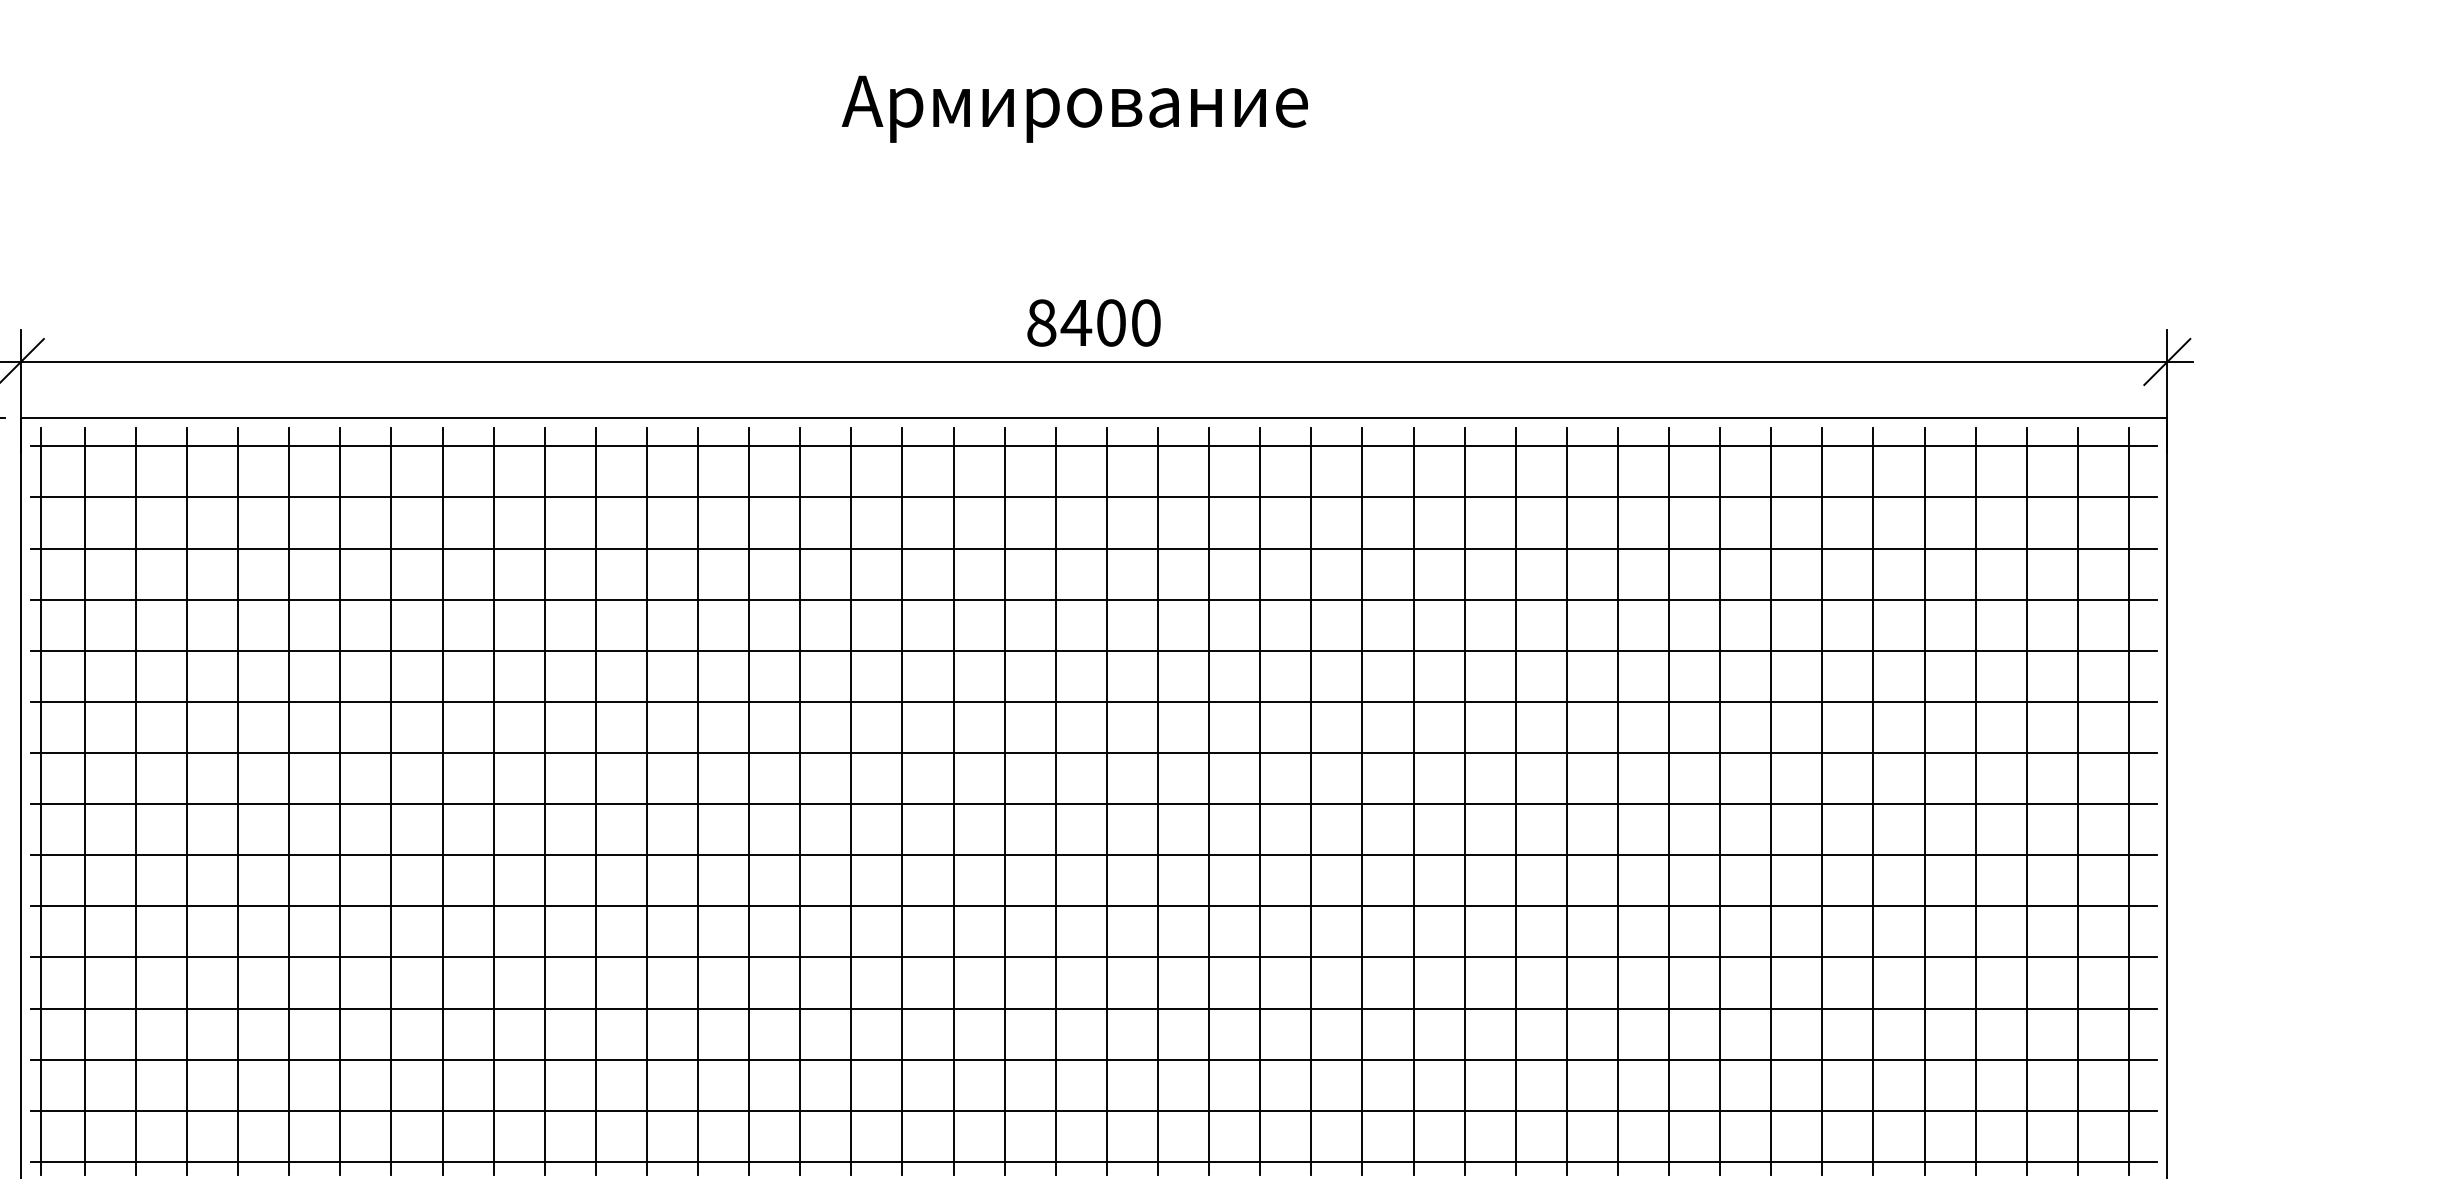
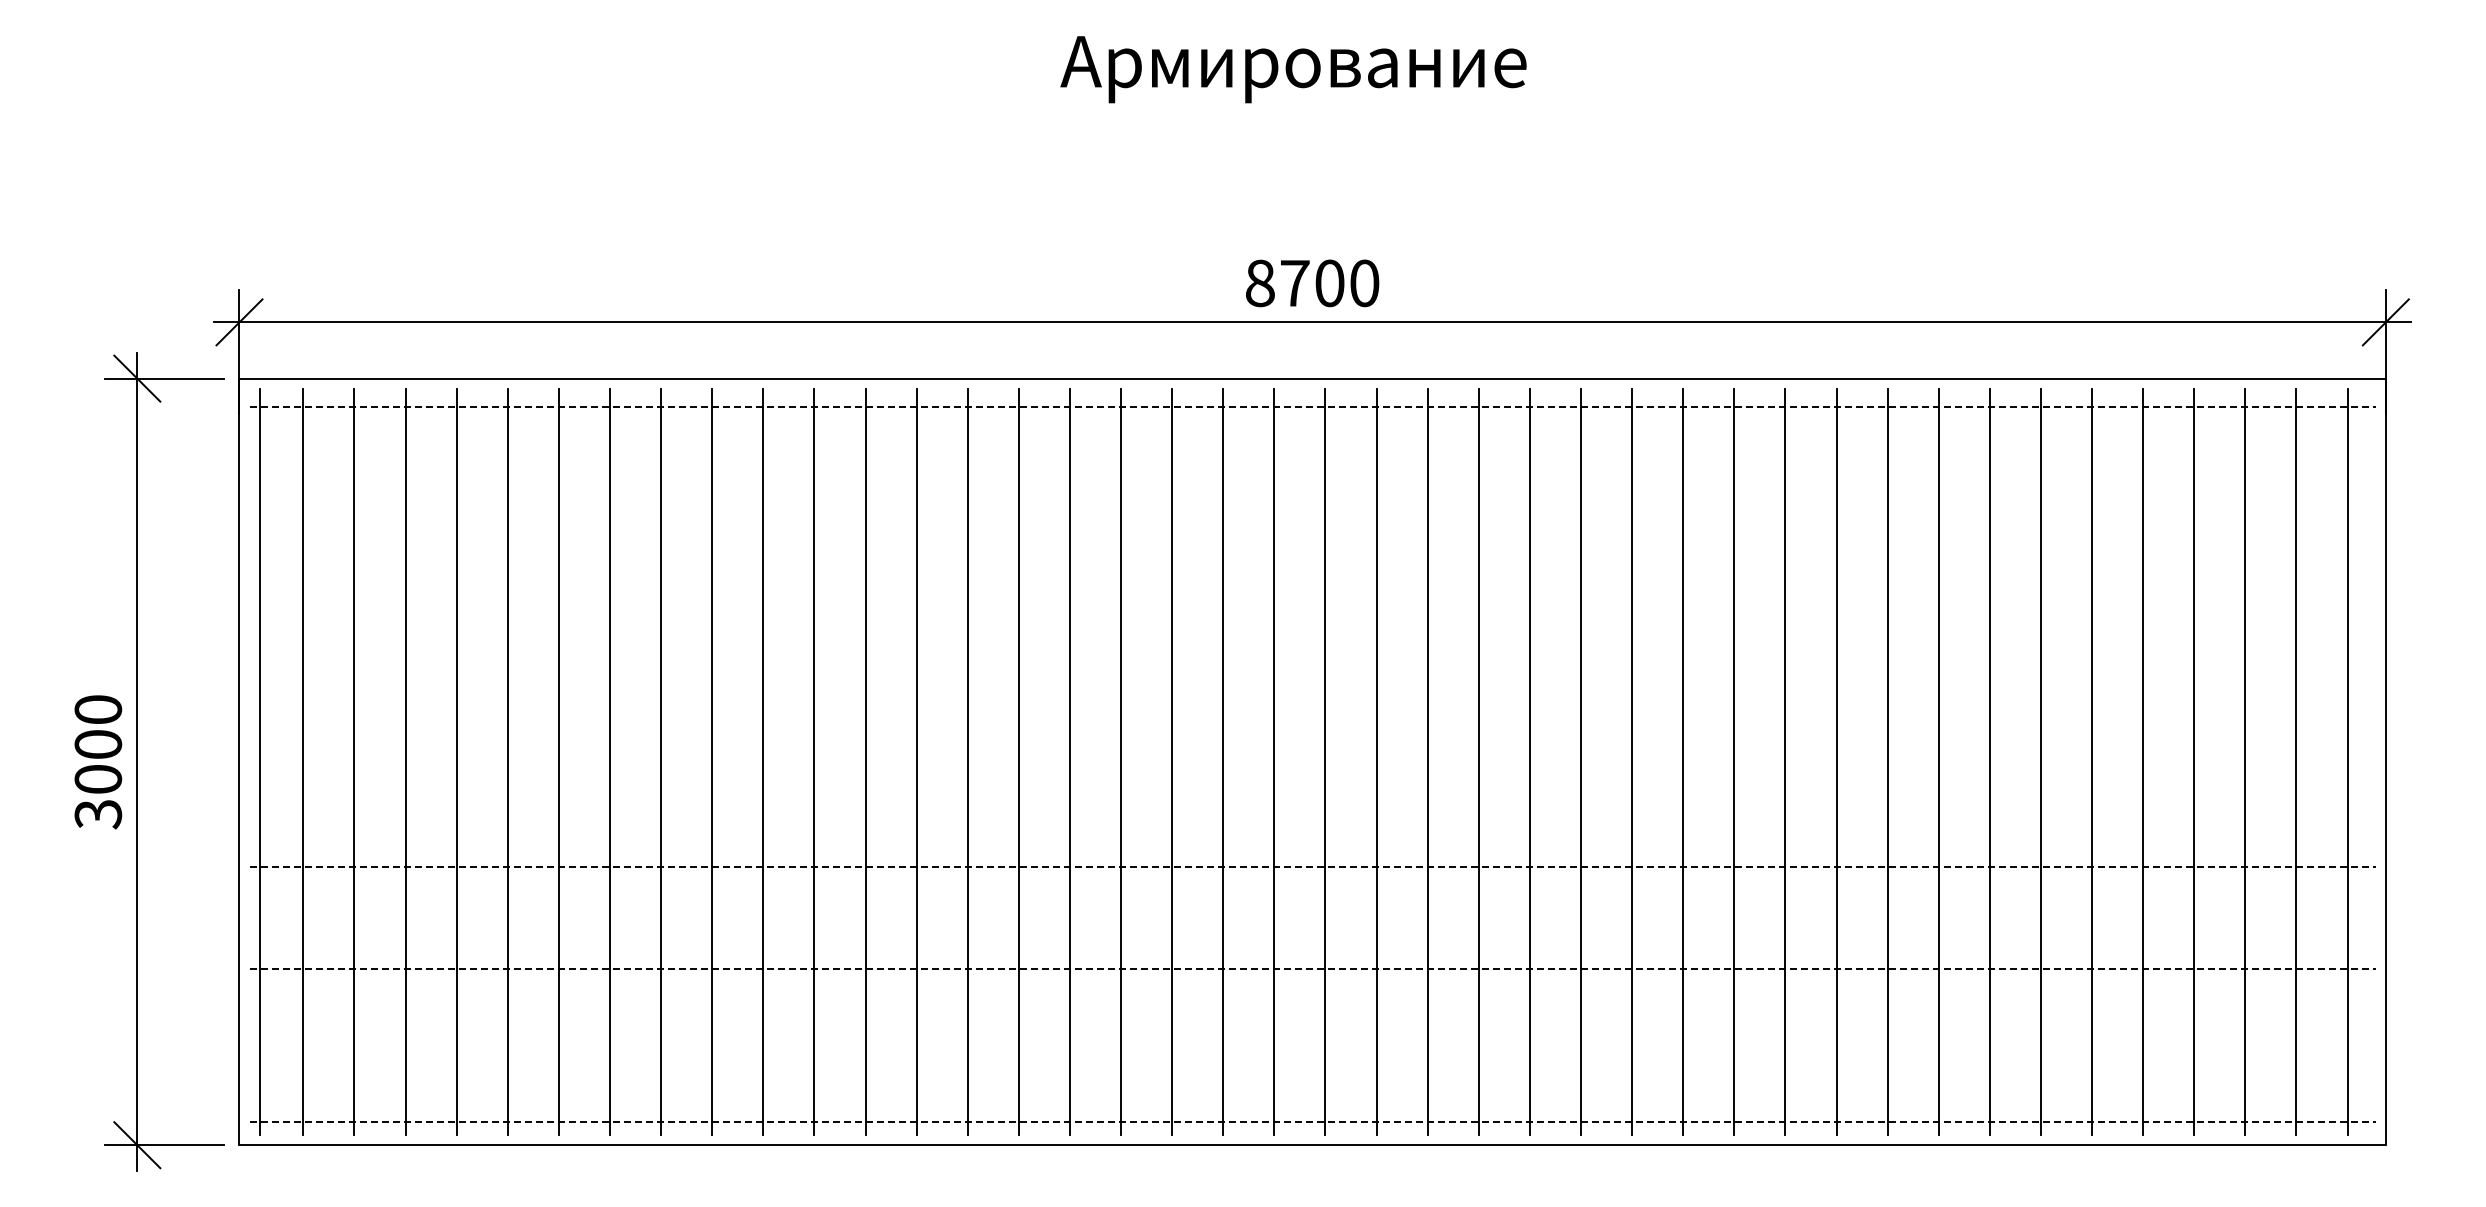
text: (1075, 323) -> (1294, 283), 8400 -> 8700
line: (1093, 446) -> (1312, 406), solid -> dashed
line: (1093, 497) -> (1312, 457), removed
line: (1093, 548) -> (1312, 508), removed
line: (1093, 600) -> (1312, 560), removed
line: (1093, 651) -> (1312, 611), removed
line: (1093, 702) -> (1312, 662), removed
line: (1093, 753) -> (1312, 713), removed
line: (1093, 804) -> (1312, 764), removed
line: (1093, 855) -> (1312, 815), removed
line: (1093, 906) -> (1312, 866), solid -> dashed
line: (1093, 957) -> (1312, 917), removed
line: (1093, 1008) -> (1312, 968), solid -> dashed
line: (1093, 1060) -> (1312, 1020), removed
line: (1093, 1111) -> (1312, 1071), removed
line: (1093, 1162) -> (1312, 1122), solid -> dashed

